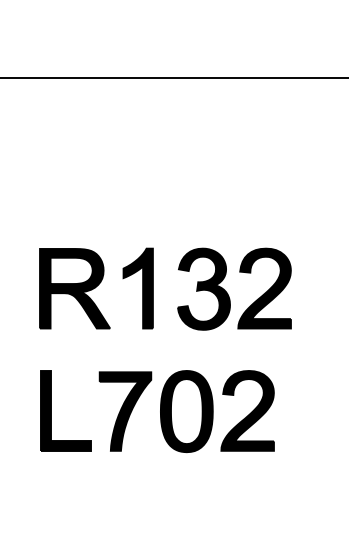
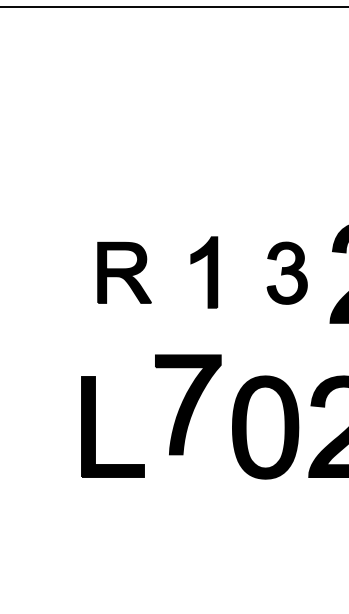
part: (74, 288) -> (124, 272), size x0.6
part: (137, 288) -> (203, 272), size x0.7
part: (203, 288) -> (286, 272), size x0.6
part: (125, 411) -> (188, 404), moved

